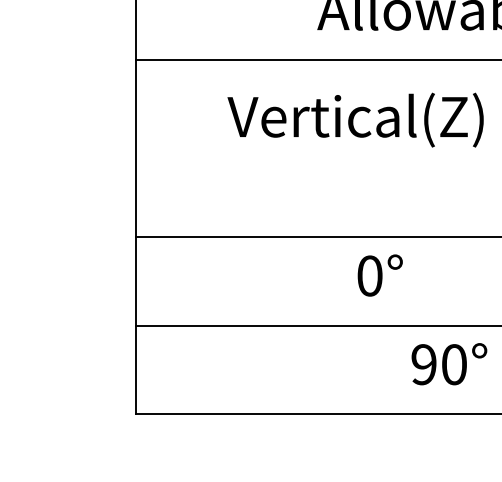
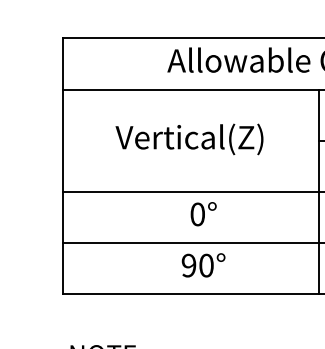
text: (355, 120) -> (189, 139), moved
text: (449, 364) -> (203, 265), moved

